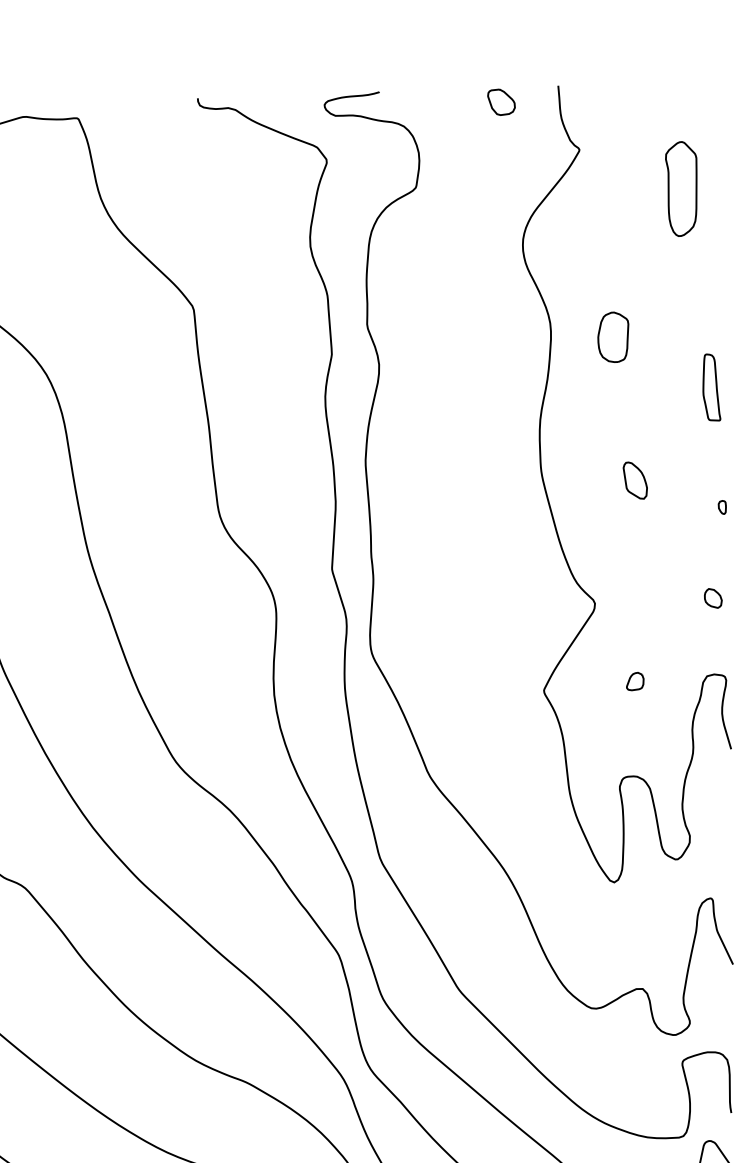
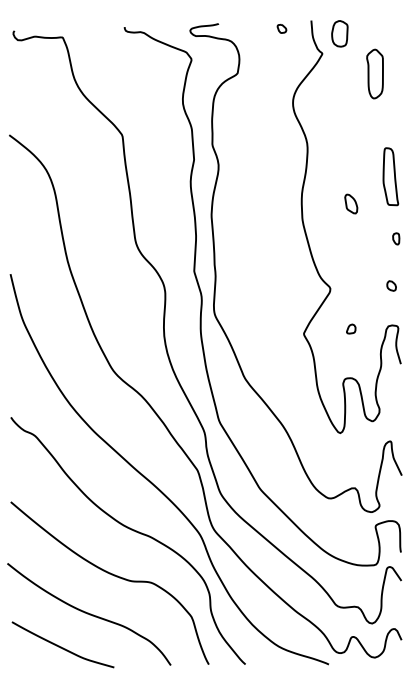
part: (500, 101) -> (281, 28), size x0.62
part: (612, 336) -> (339, 33), moved
part: (711, 386) -> (390, 176), size x1.67
part: (635, 479) -> (351, 203), moved
part: (722, 506) -> (396, 238), size x1.67

